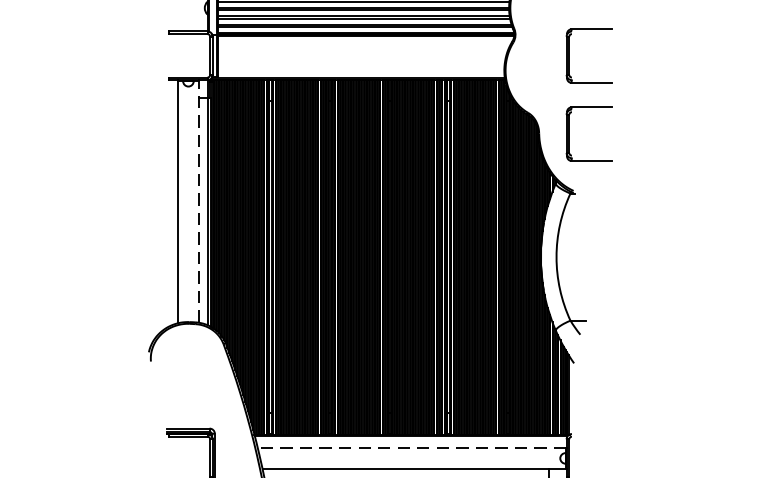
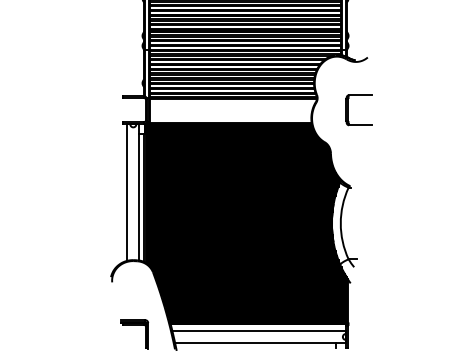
part: (570, 134) -> (348, 154), removed
line: (199, 200) -> (139, 191), dashed -> solid
line: (412, 446) -> (259, 330), dashed -> solid

